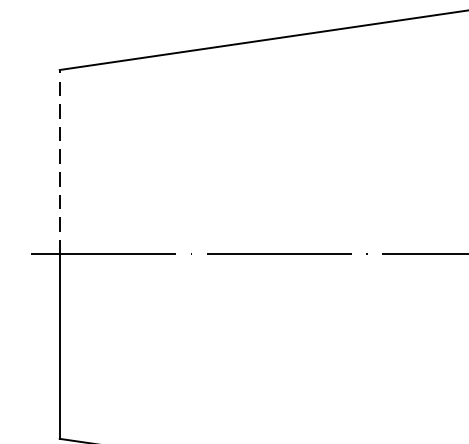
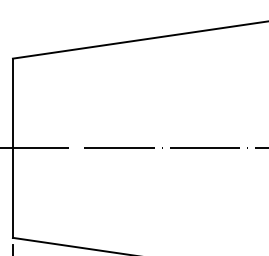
line: (58, 162) -> (12, 103), dashed -> solid

